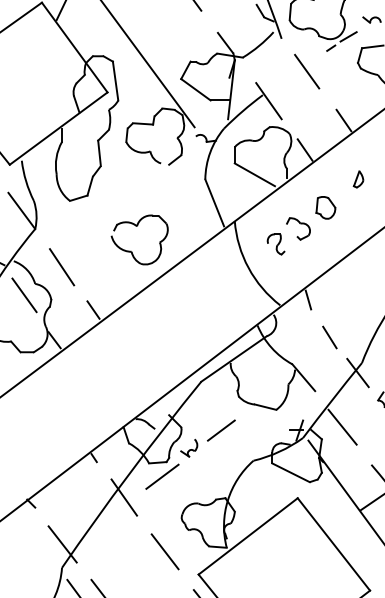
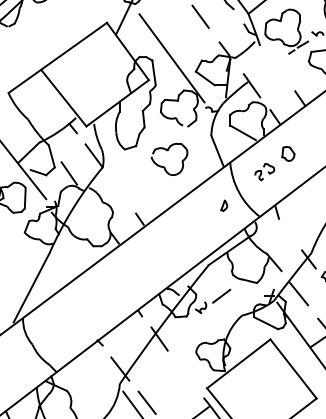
line: (307, 70) -> (276, 66), removed
part: (358, 178) -> (224, 205), moved
part: (136, 227) -> (167, 151), moved
part: (288, 235) -> (264, 171), size x0.7
line: (61, 266) -> (119, 191), removed
line: (23, 294) -> (95, 209), removed
line: (329, 337) -> (290, 236), removed
line: (161, 476) -> (183, 325), removed
line: (164, 551) -> (185, 373), removed

